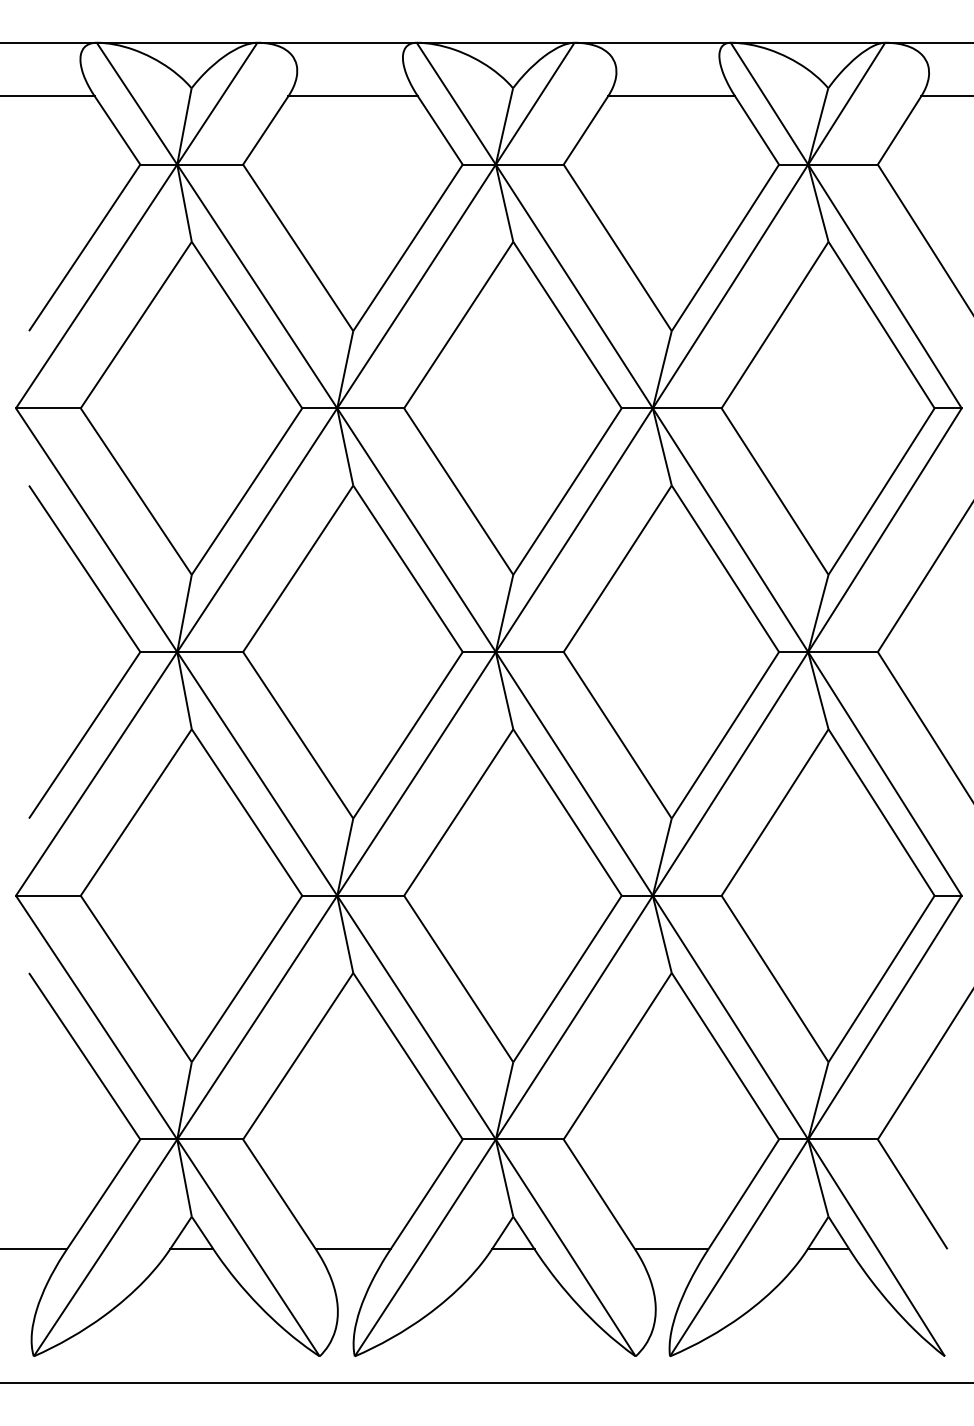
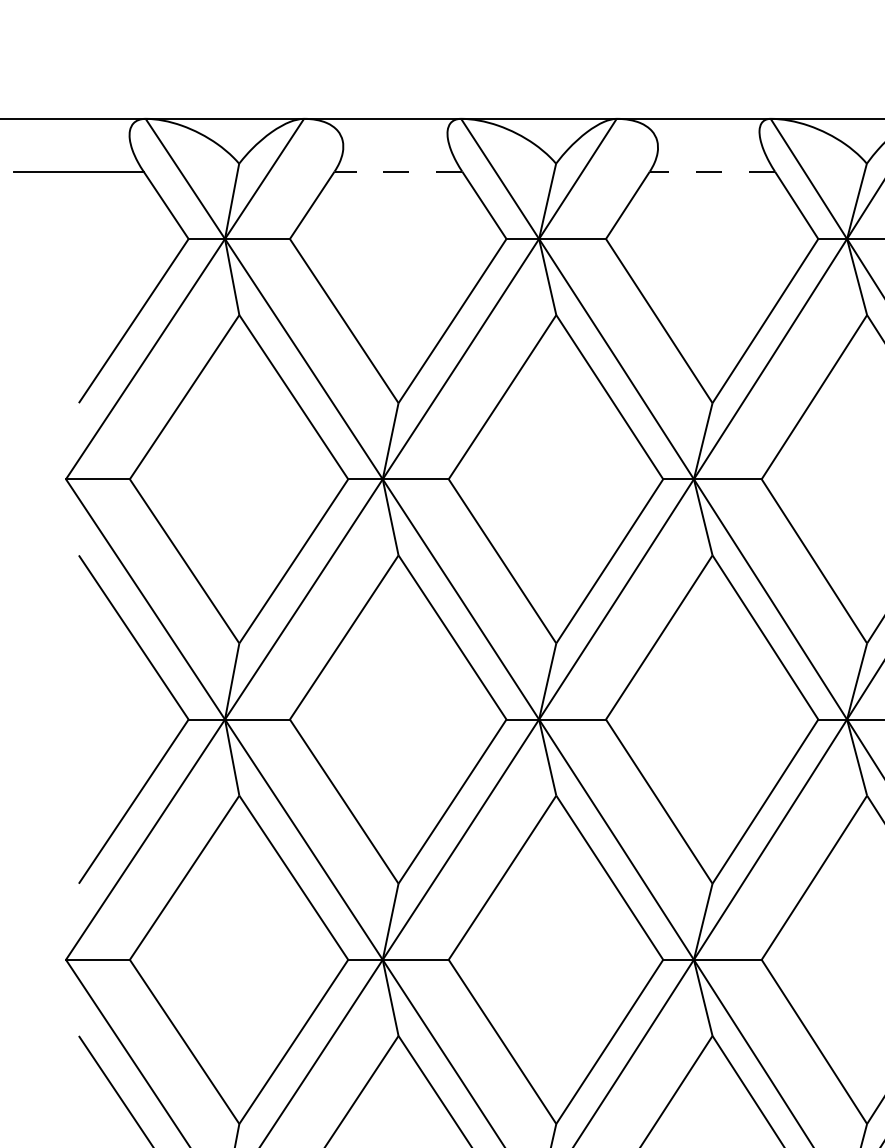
line: (353, 96) -> (398, 171), solid -> dashed
line: (671, 96) -> (712, 171), solid -> dashed

